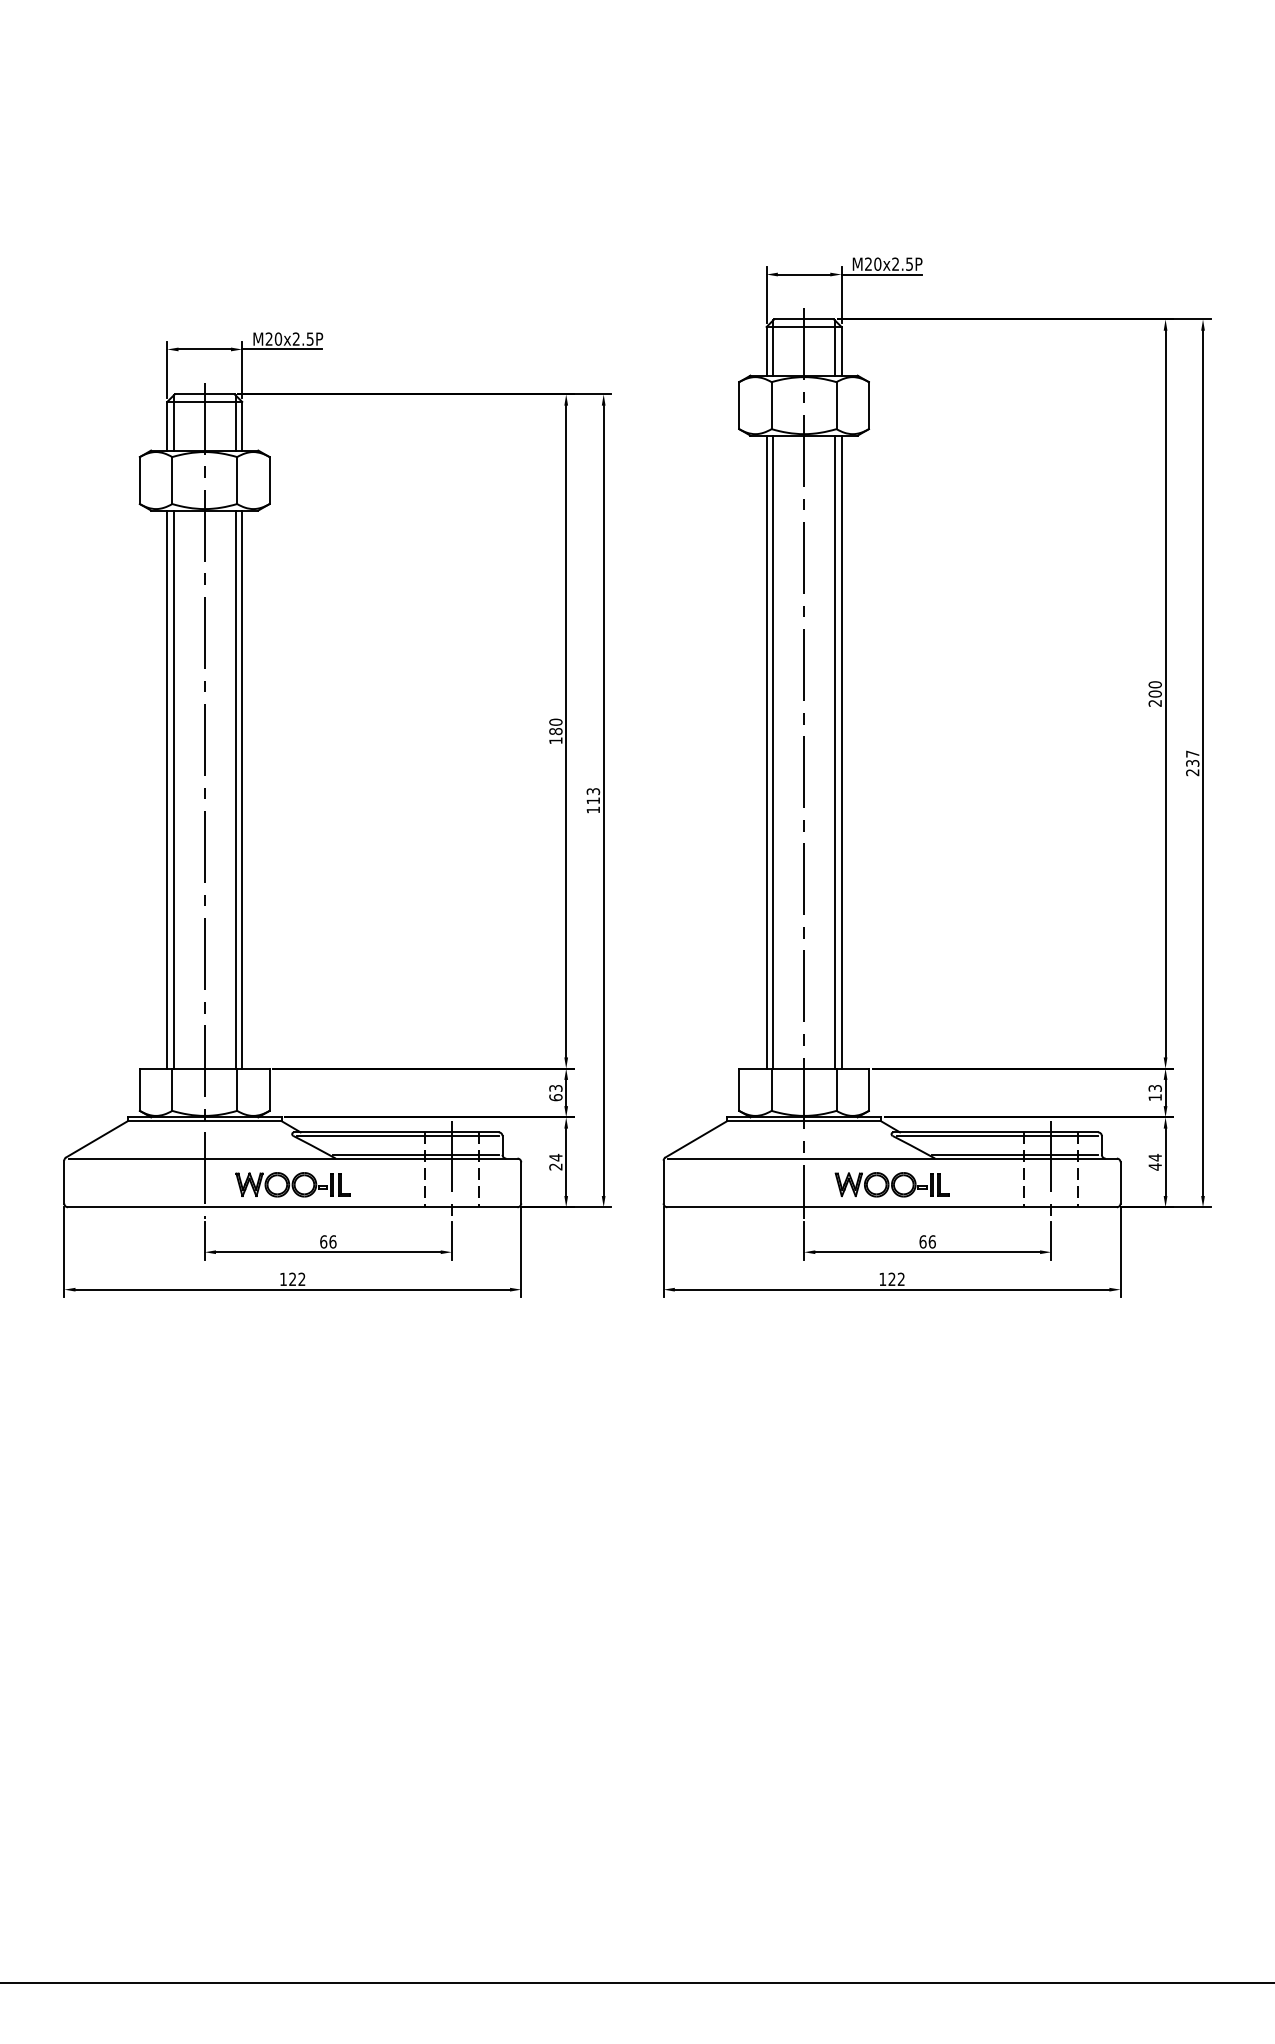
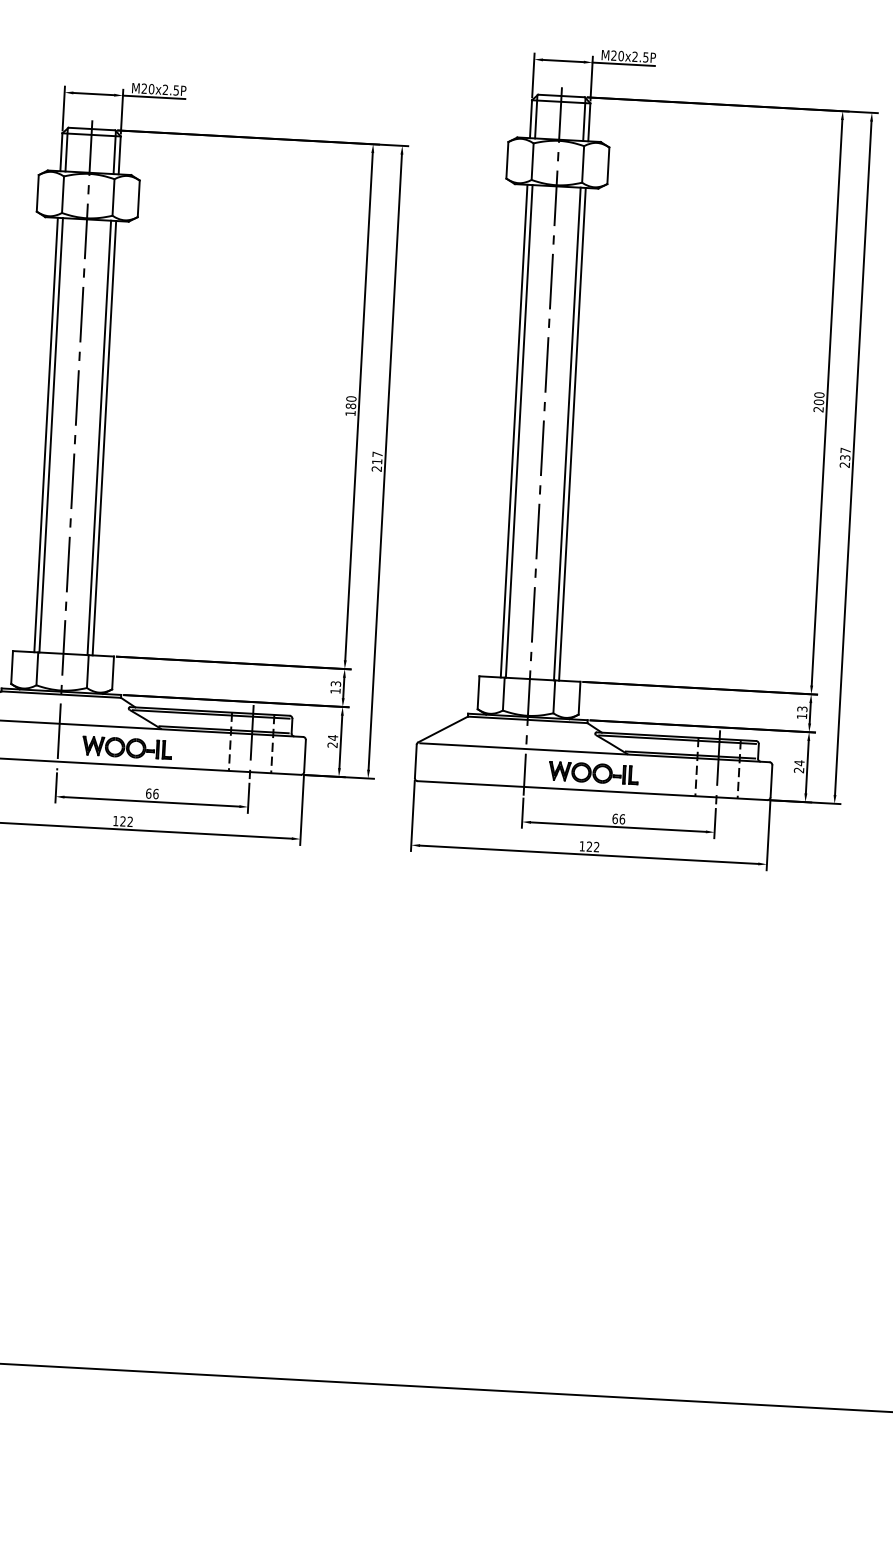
text: (593, 800) -> (377, 461), 113 -> 217
text: (555, 1097) -> (335, 691), 63 -> 13
text: (1154, 1166) -> (798, 769), 44 -> 24

